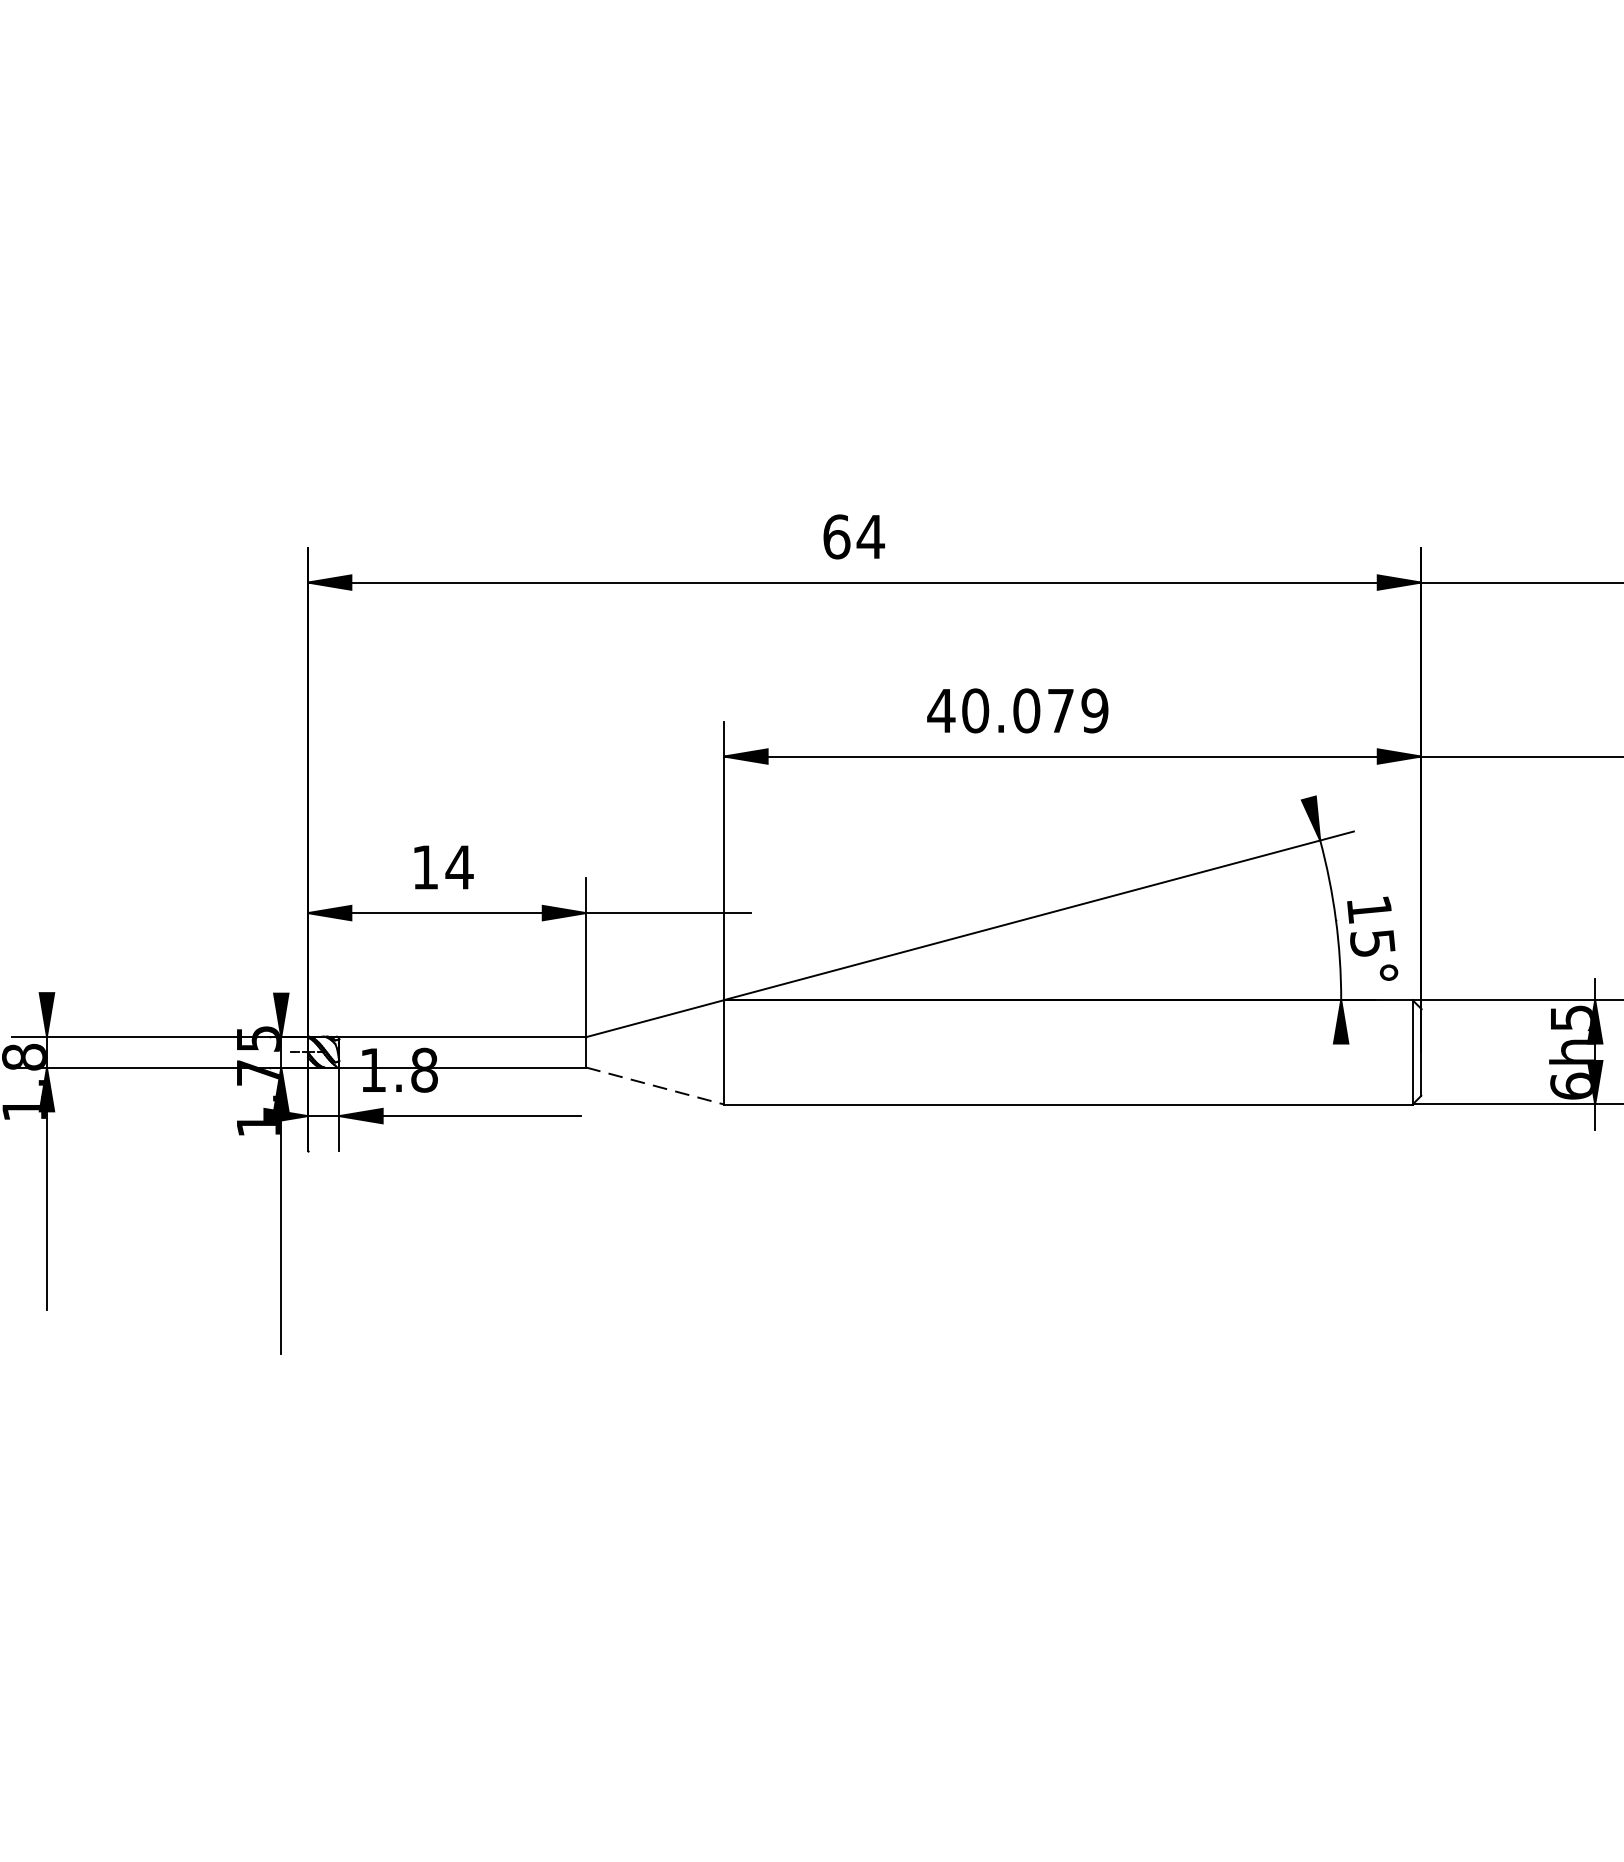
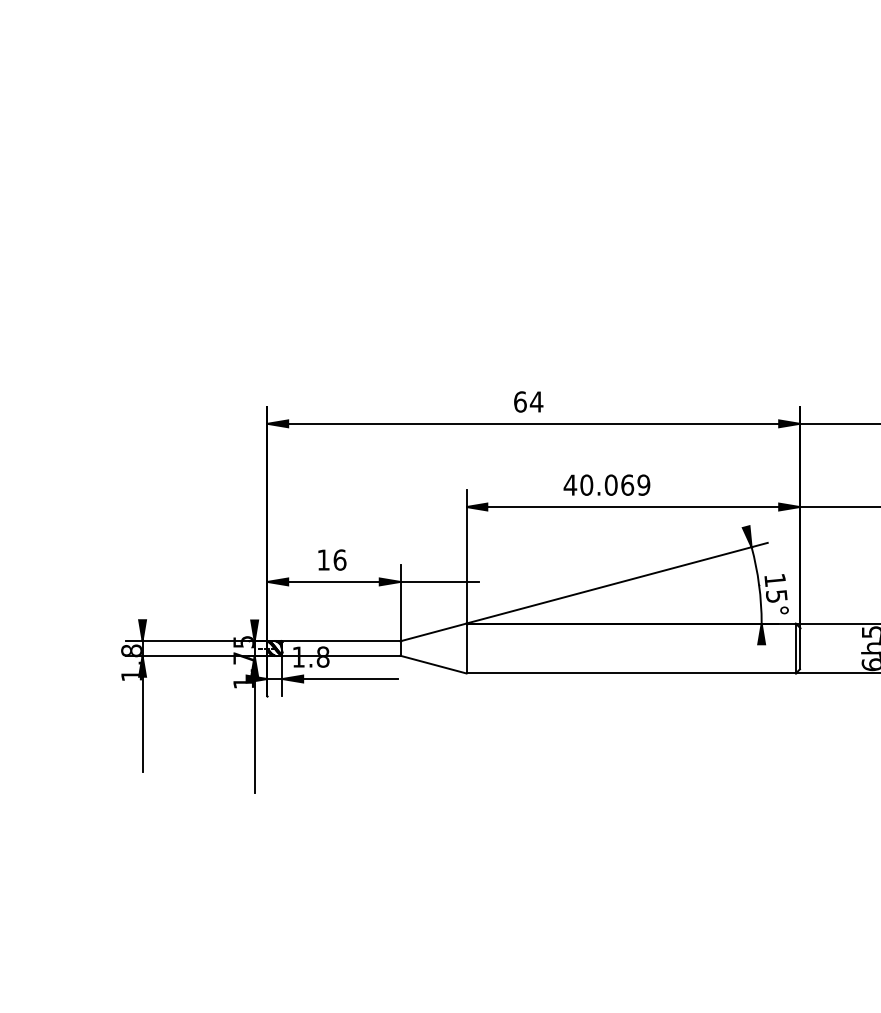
text: (1060, 709) -> (627, 484), 40.079 -> 40.069
text: (458, 866) -> (339, 559), 14 -> 16
line: (657, 1085) -> (434, 664), dashed -> solid

